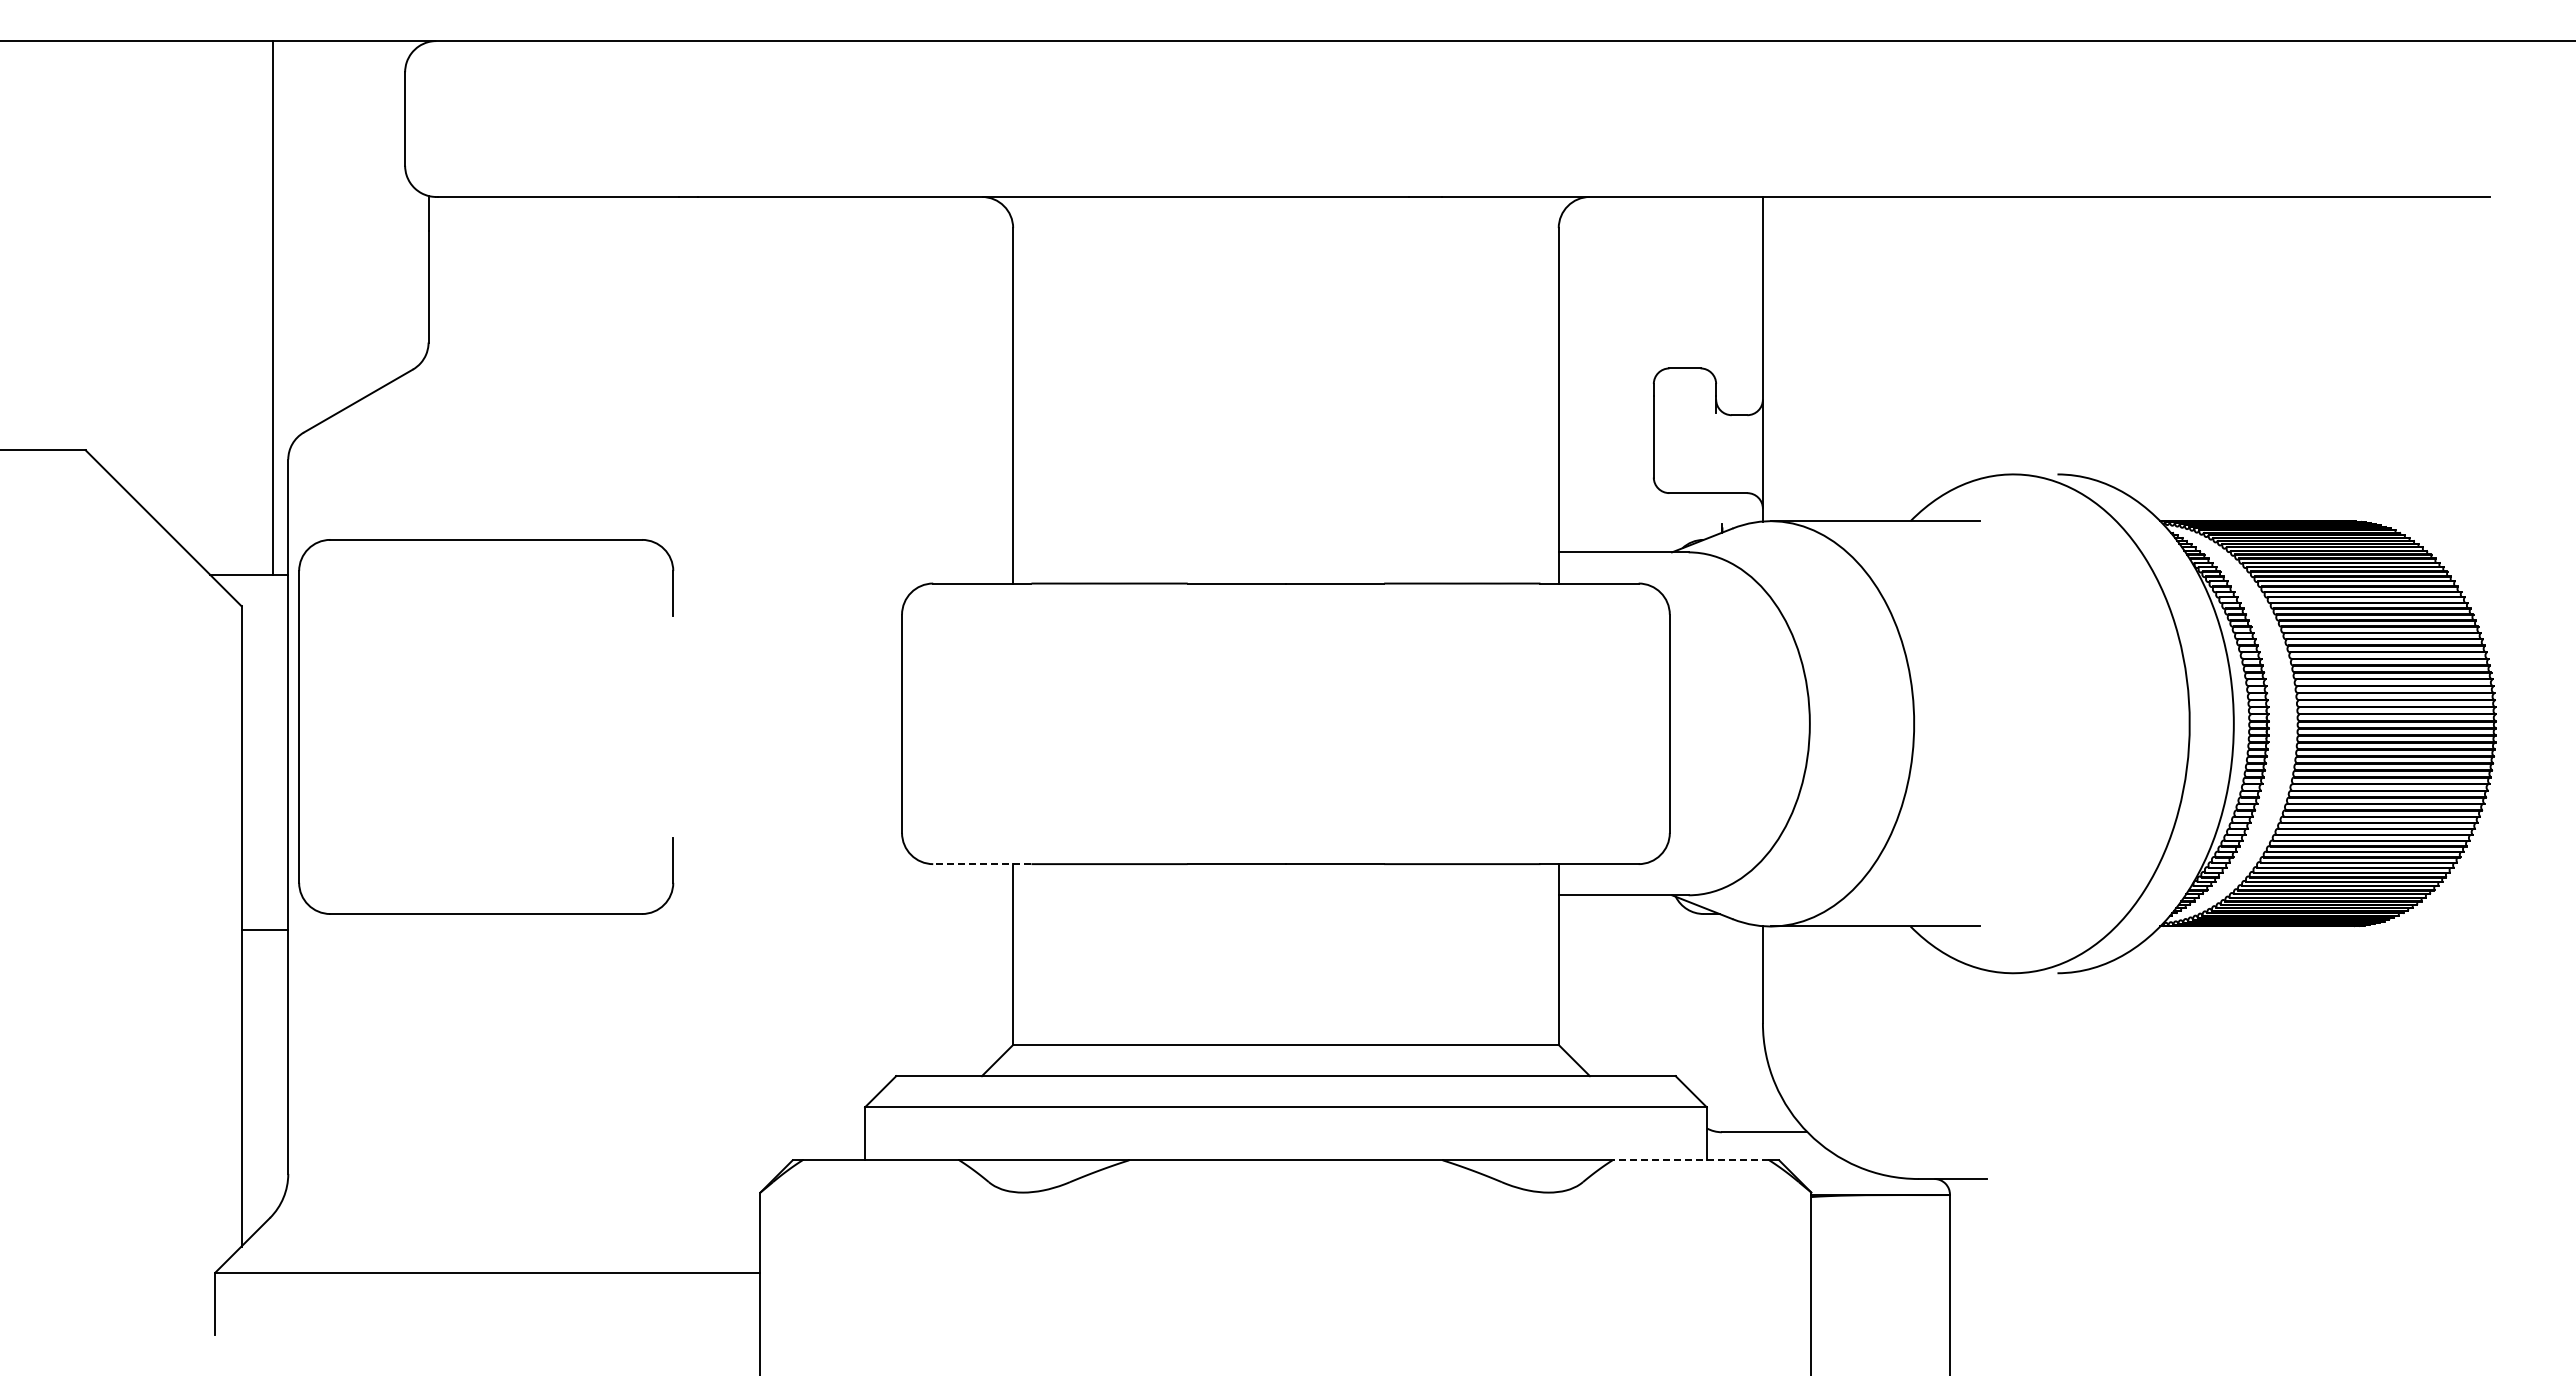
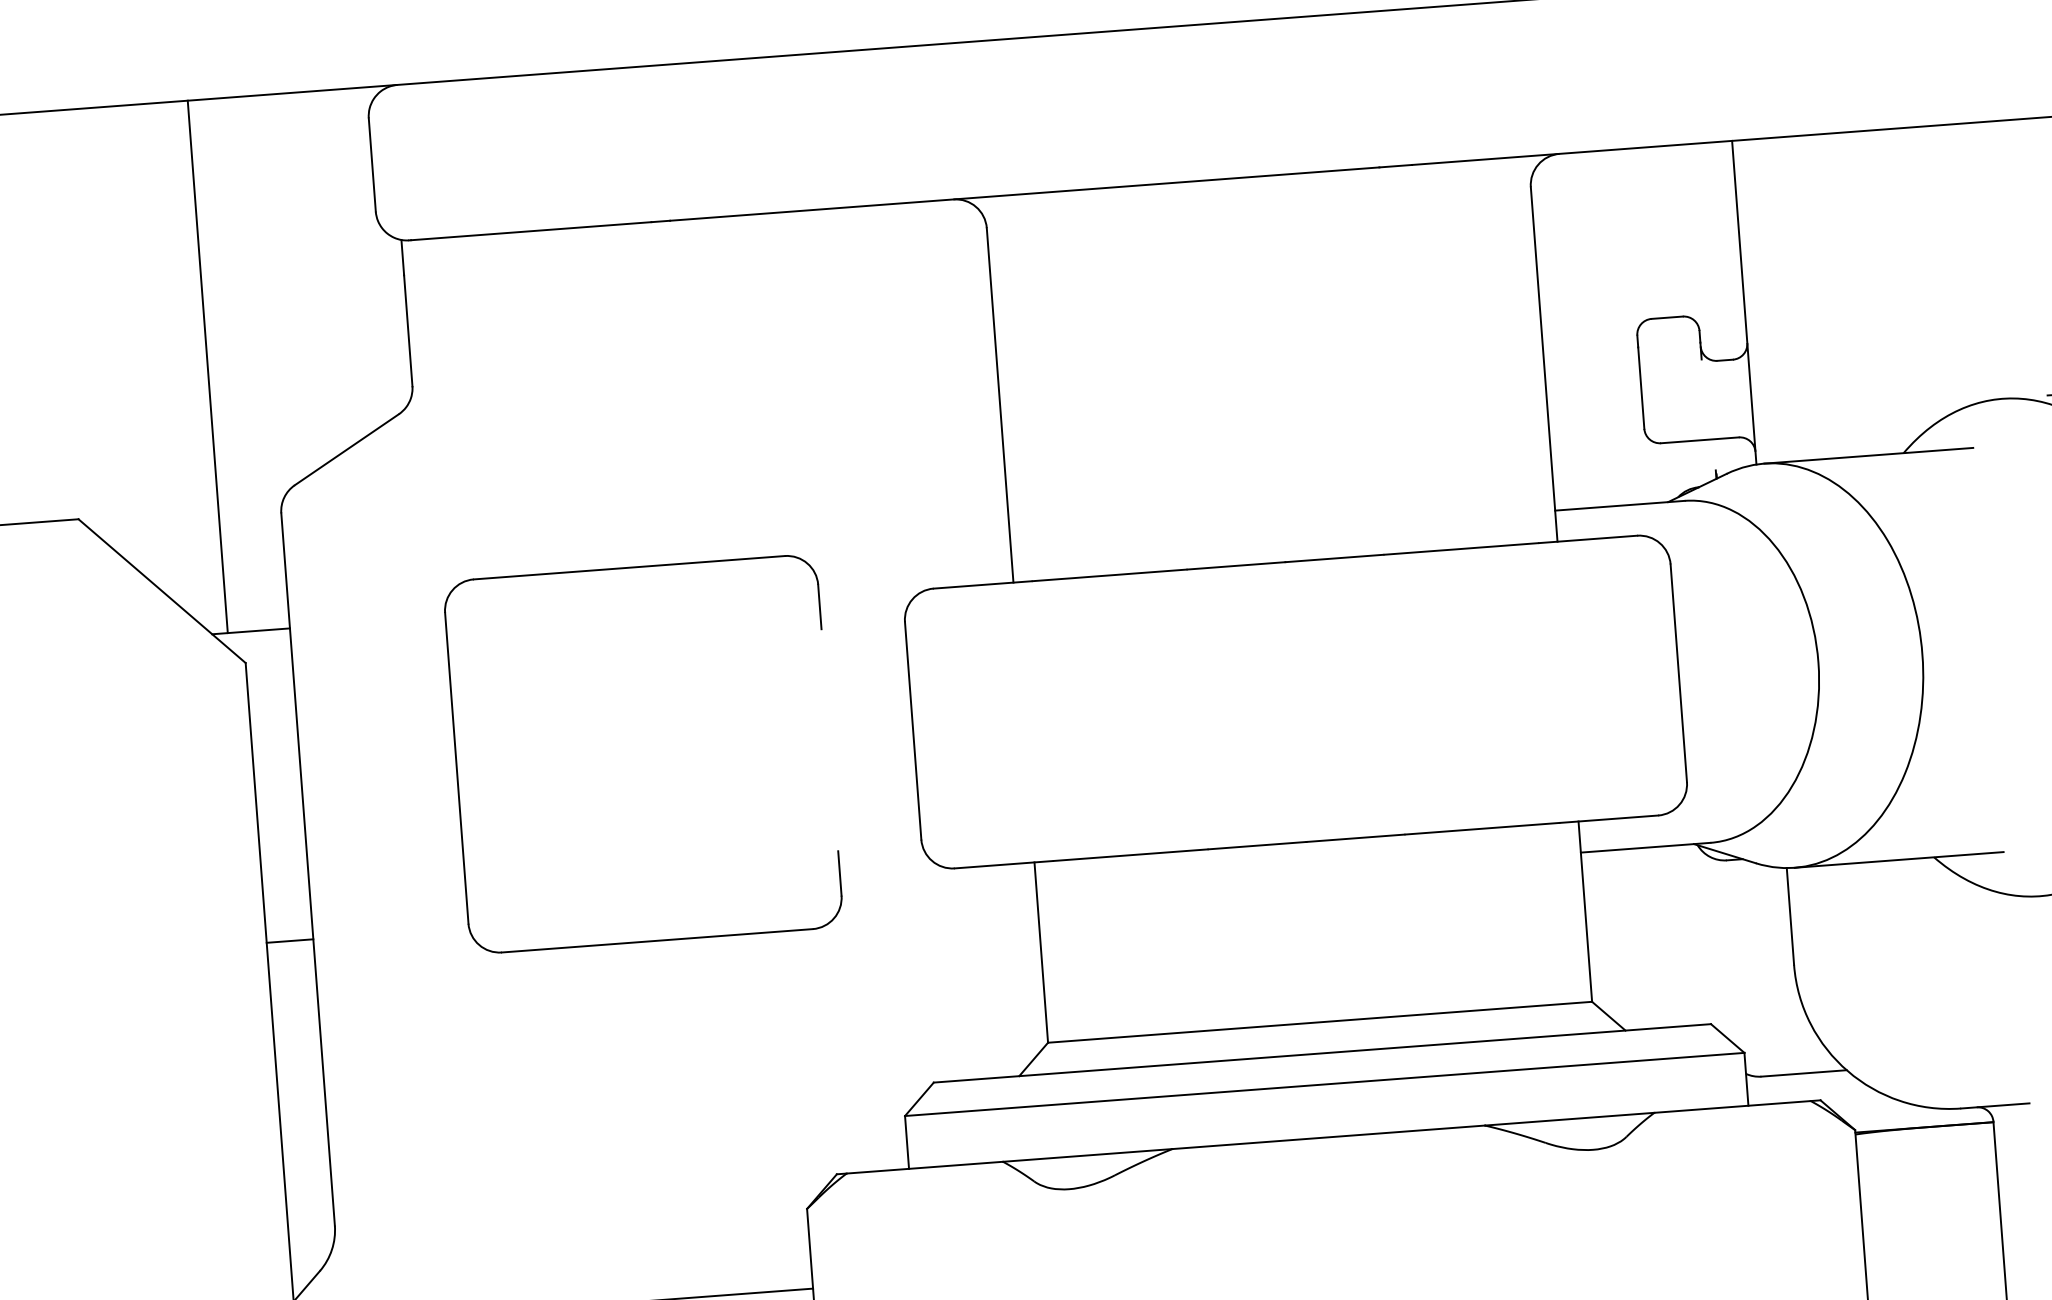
line: (272, 307) -> (207, 366), moved
part: (486, 540) -> (629, 568), moved
line: (981, 864) -> (1002, 865), dashed -> solid
line: (264, 929) -> (289, 940), moved
line: (1690, 1160) -> (1732, 1107), dashed -> solid

